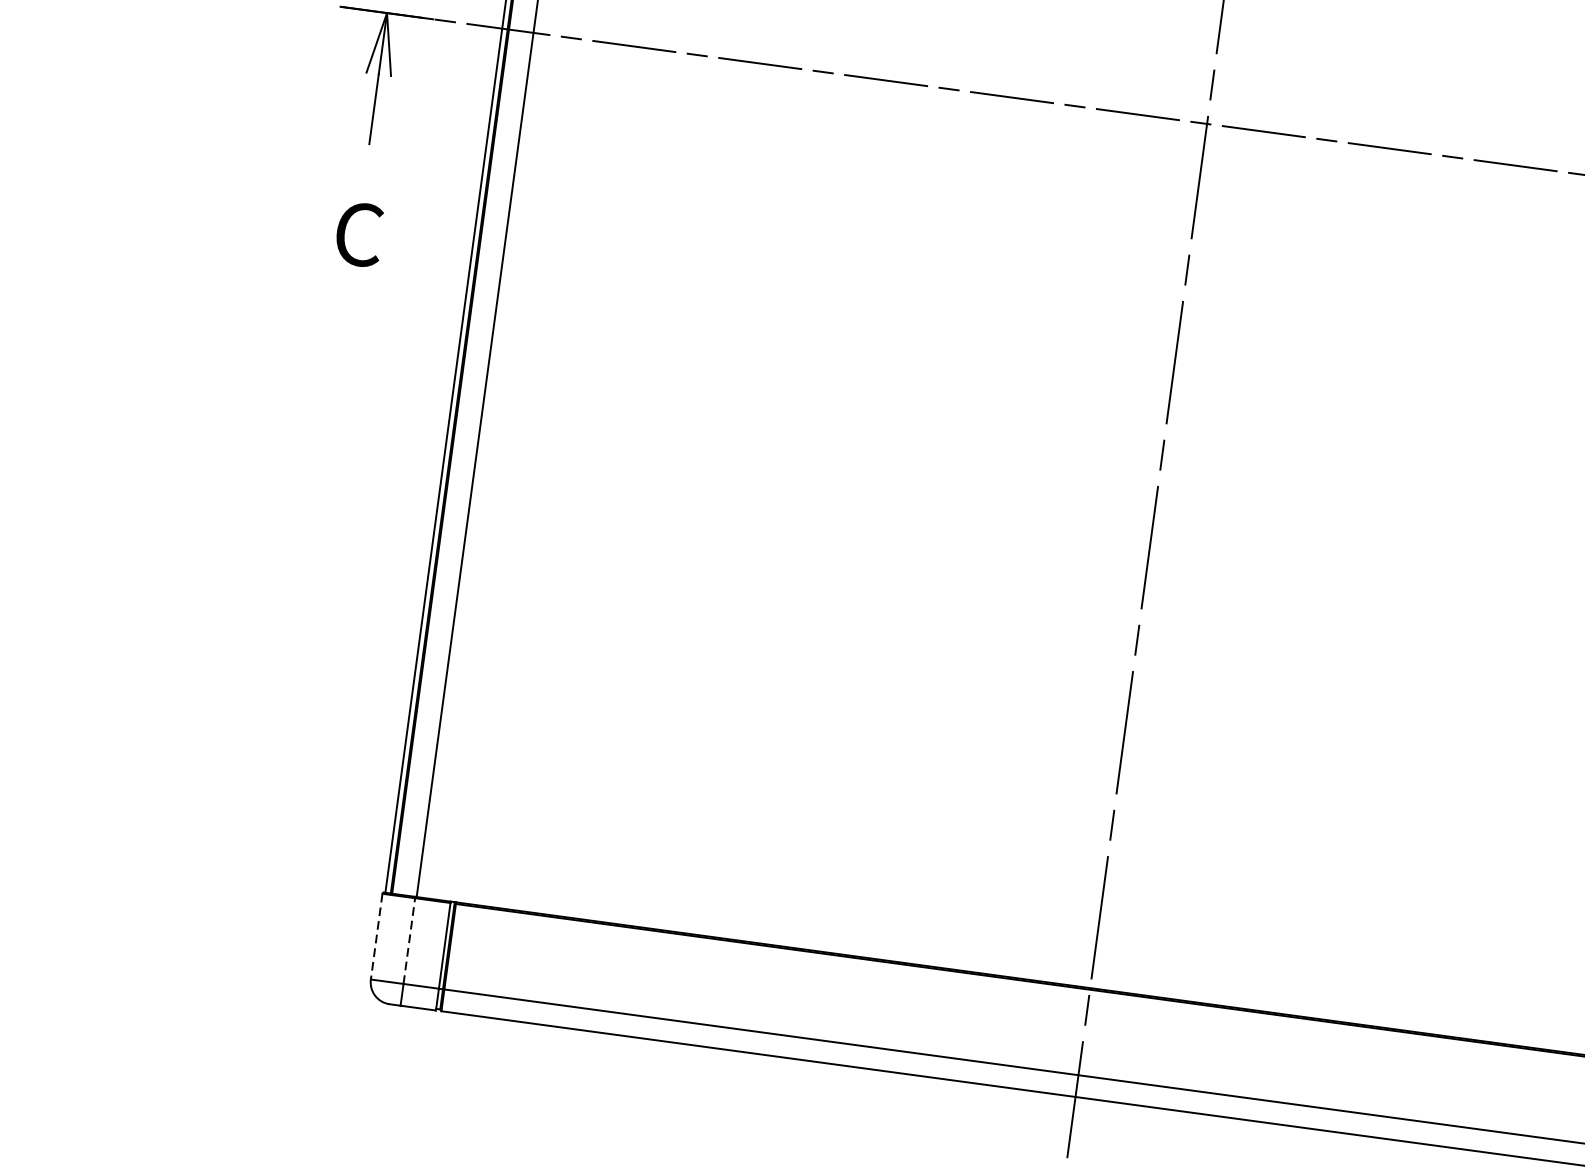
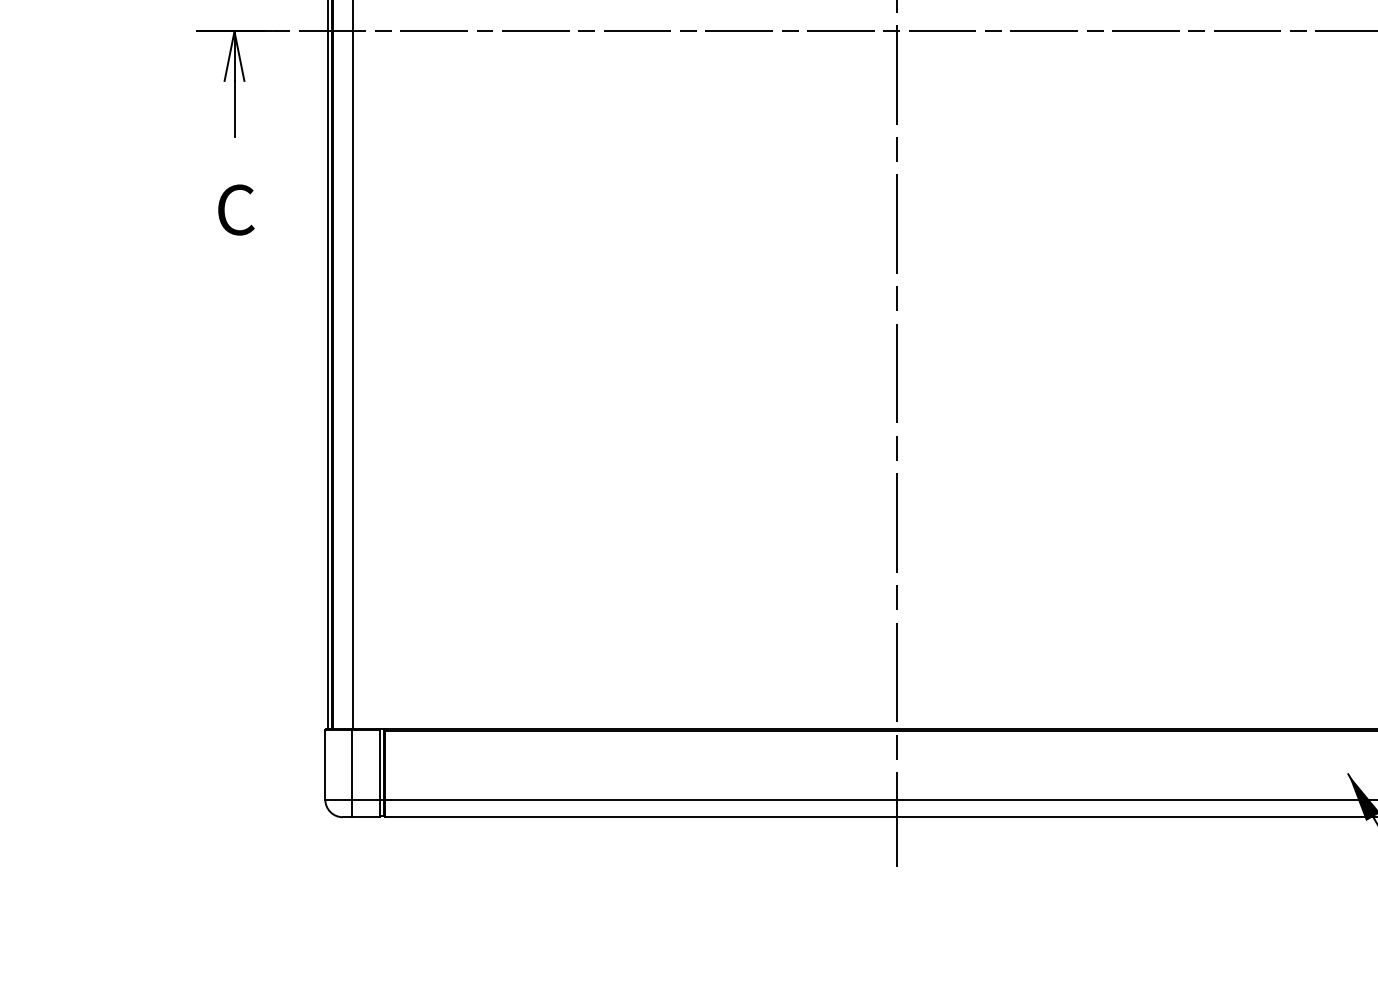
line: (376, 937) -> (325, 765), dashed -> solid
line: (409, 941) -> (351, 765), dashed -> solid

